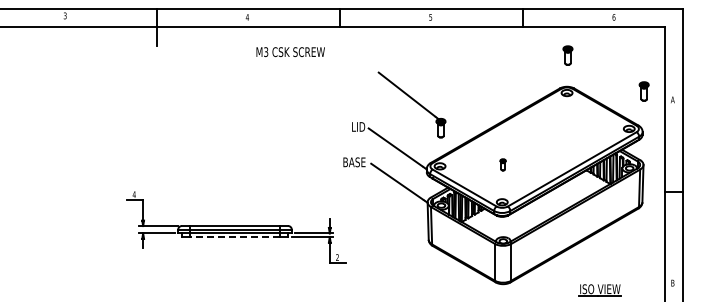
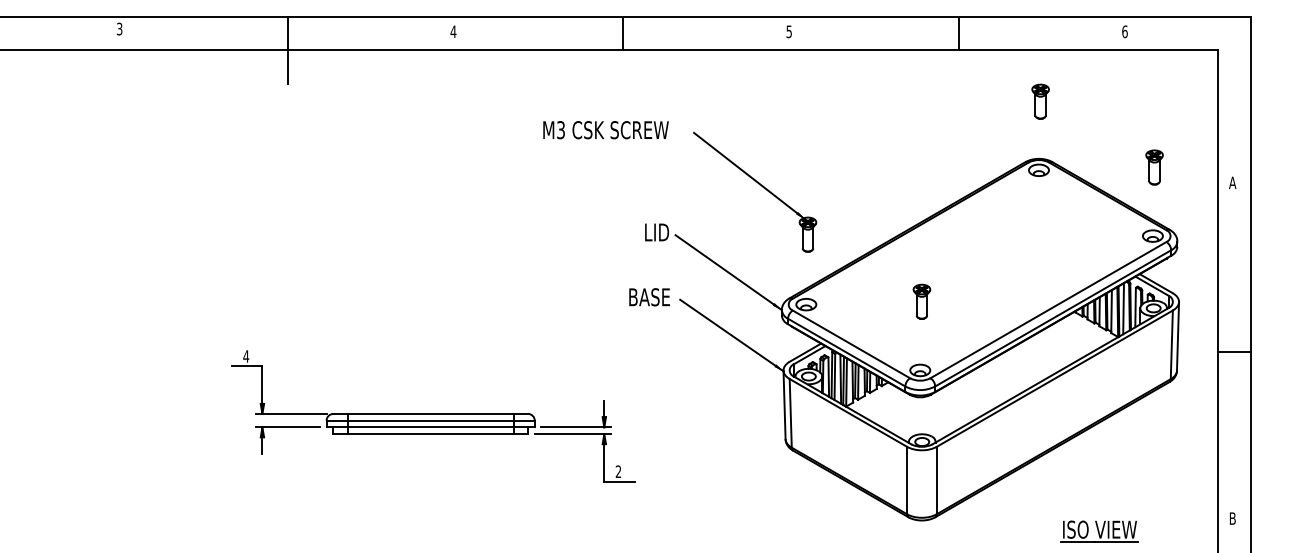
text: (290, 52) -> (605, 130), moved
part: (643, 91) -> (1153, 167), moved
part: (502, 164) -> (920, 301), size x1.67
line: (234, 237) -> (429, 434), dashed -> solid

